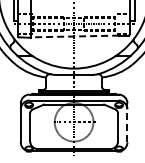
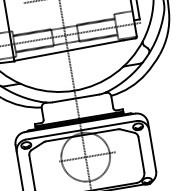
line: (74, 36) -> (68, 50), dashed -> solid
line: (127, 122) -> (152, 146), dashed -> solid

